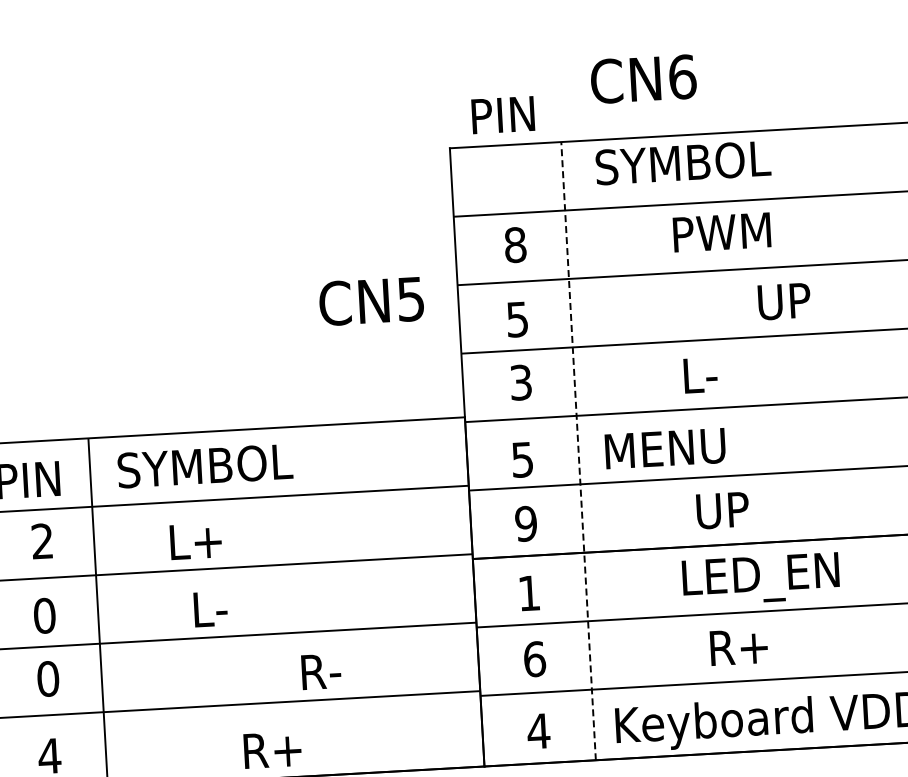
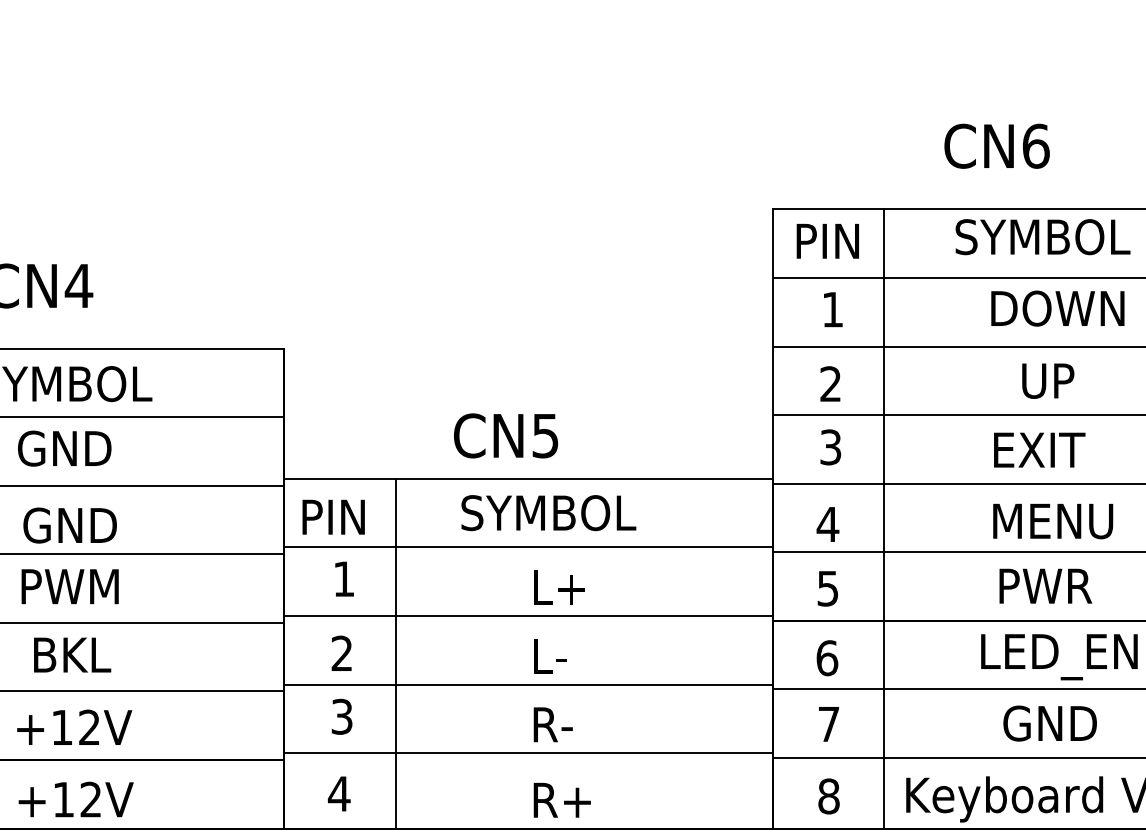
text: (643, 78) -> (996, 145), moved
text: (502, 115) -> (827, 241), moved
text: (682, 163) -> (1042, 237), moved
text: (741, 231) -> (1059, 308), PWM -> DOWN
text: (515, 244) -> (832, 309), 8 -> 1
text: (371, 300) -> (506, 435), moved
text: (784, 300) -> (1048, 380), moved
text: (517, 319) -> (830, 384), 5 -> 2
text: (729, 373) -> (1039, 449), L- -> EXIT
text: (665, 448) -> (1053, 521), moved
line: (578, 450) -> (884, 518), dashed -> solid
text: (522, 459) -> (827, 524), 5 -> 4
text: (204, 466) -> (548, 513), moved
text: (743, 509) -> (1045, 586), UP -> PWR
text: (525, 523) -> (827, 588), 9 -> 5
text: (41, 540) -> (343, 578), 2 -> 1
text: (196, 541) -> (559, 587), moved
text: (529, 593) -> (827, 658), 1 -> 6
text: (210, 609) -> (550, 656), moved
text: (44, 615) -> (341, 653), 0 -> 2
text: (754, 646) -> (1049, 723), R+ -> GND
text: (534, 659) -> (828, 724), 6 -> 7
text: (320, 671) -> (552, 724), moved
text: (47, 678) -> (341, 716), 0 -> 3
text: (538, 731) -> (828, 796), 4 -> 8

